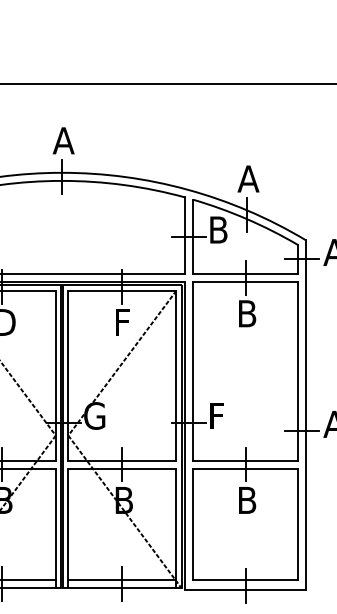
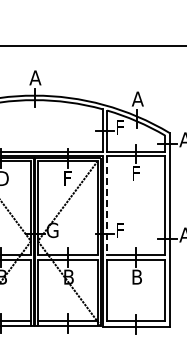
text: (219, 228) -> (121, 126), B -> F
text: (246, 313) -> (136, 173), B -> F
line: (193, 372) -> (107, 206), solid -> dashed

